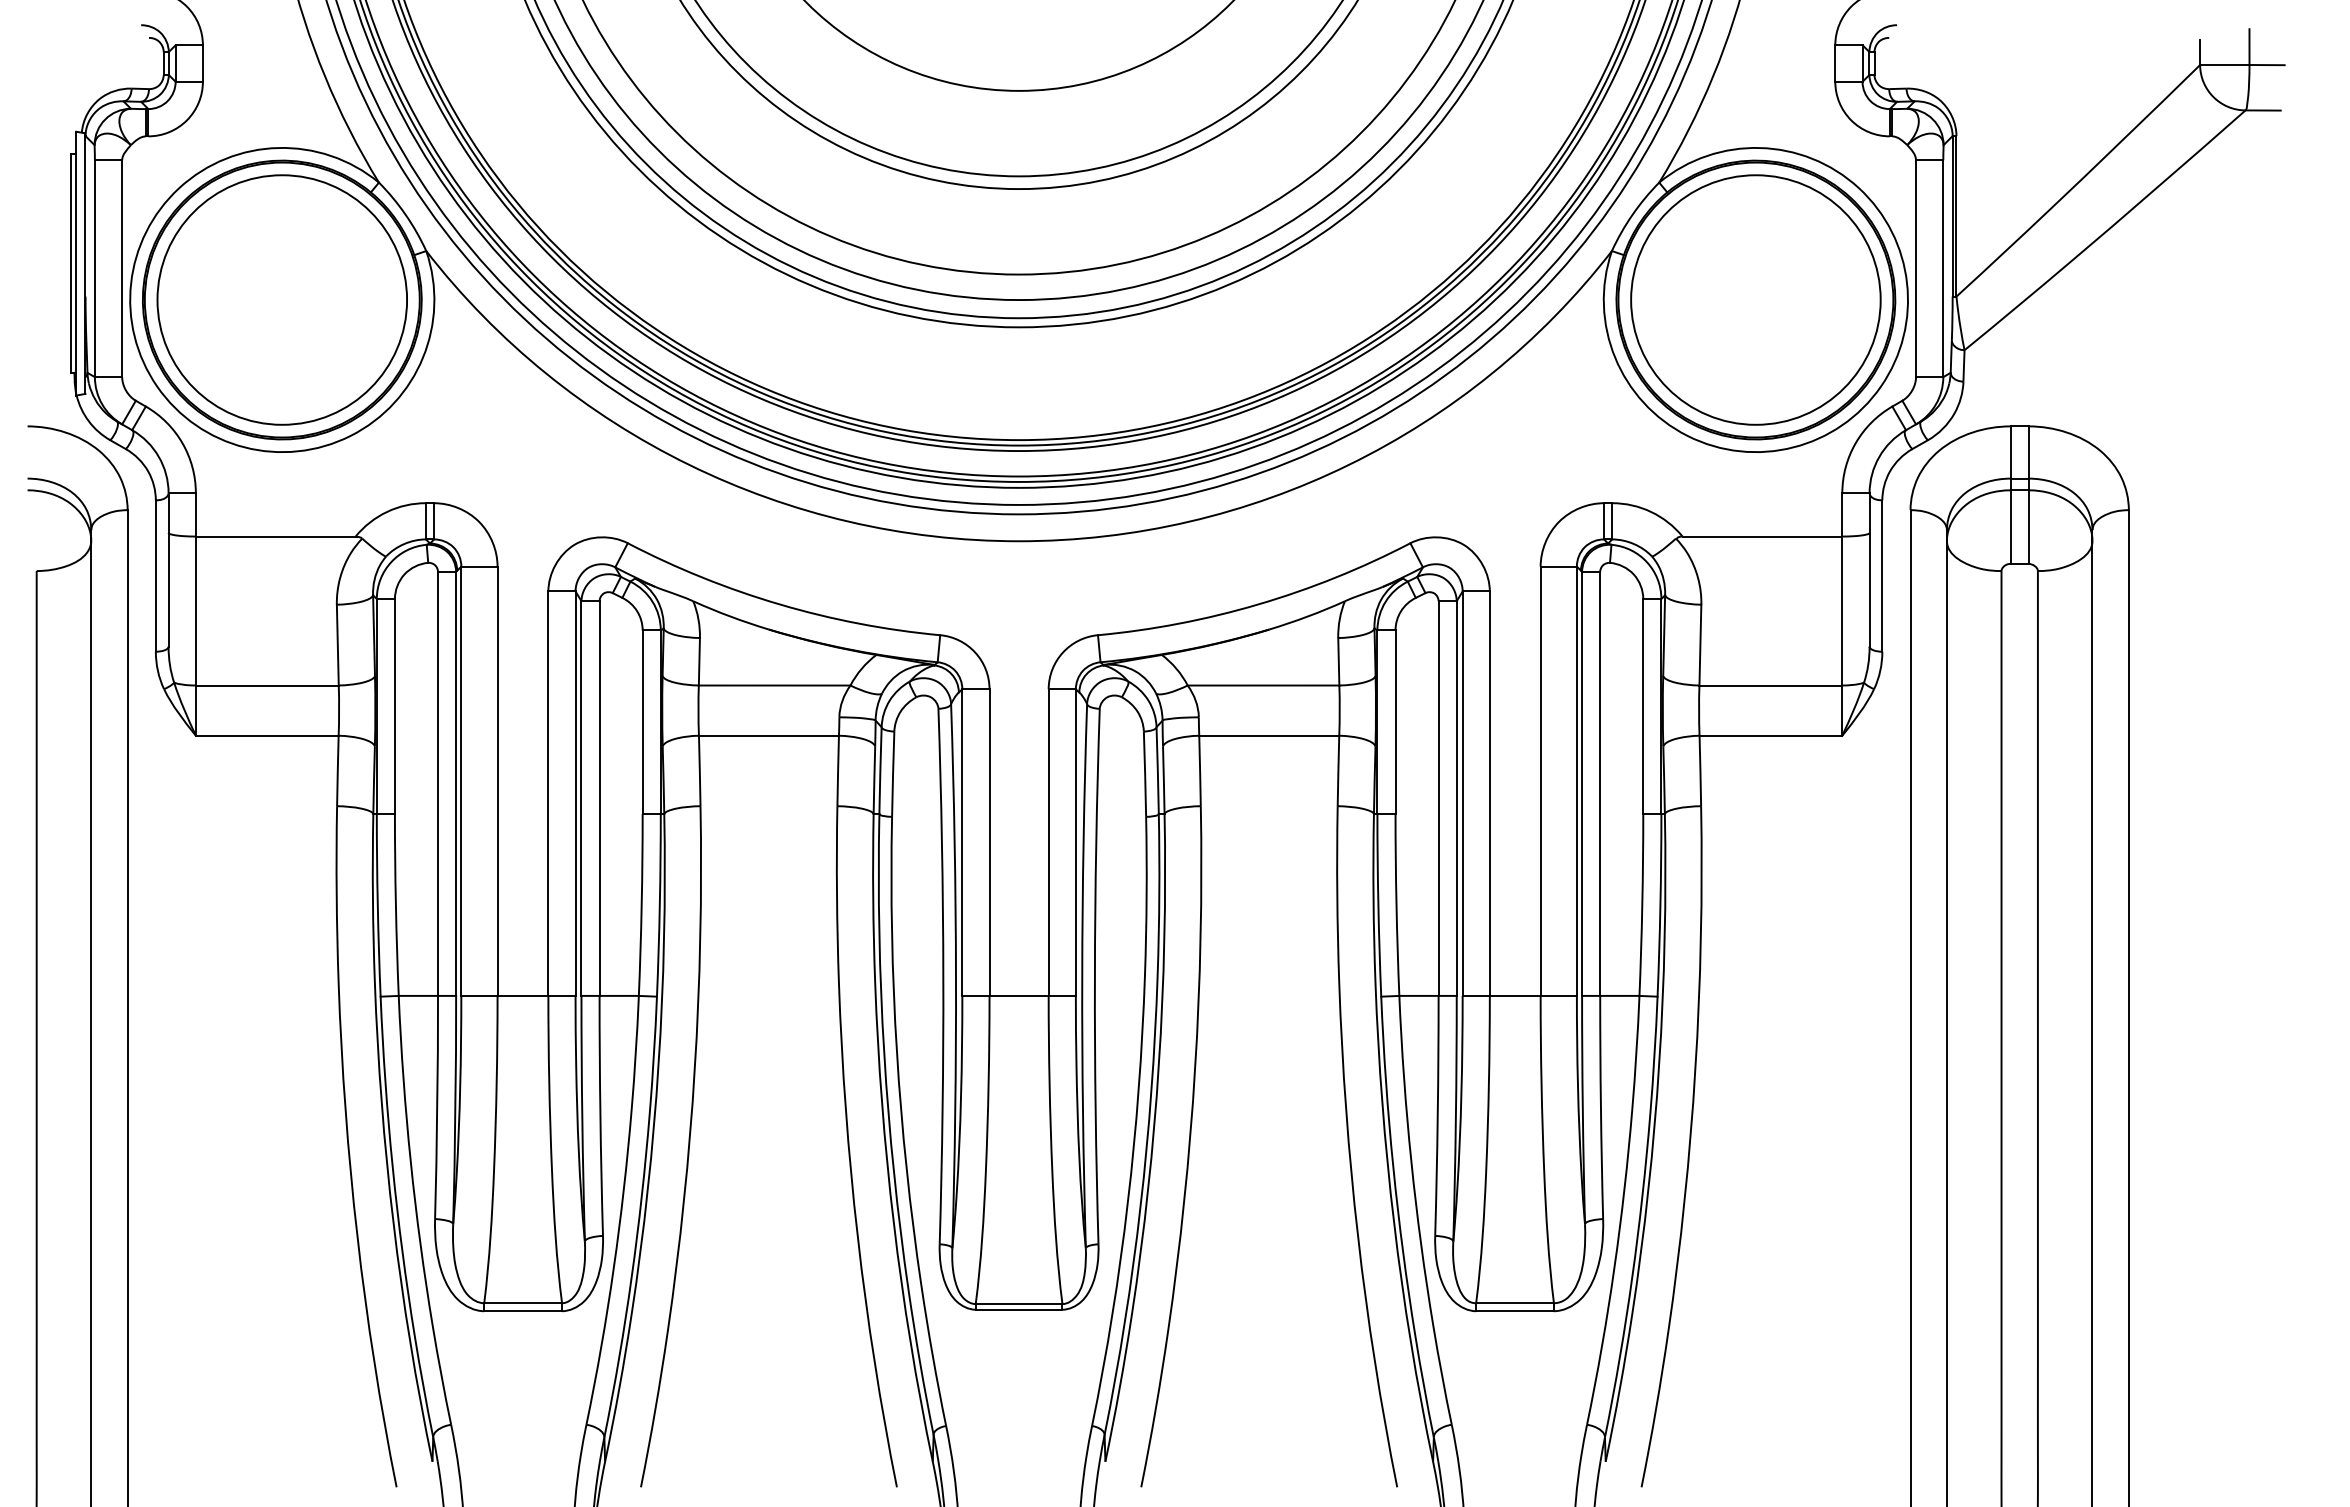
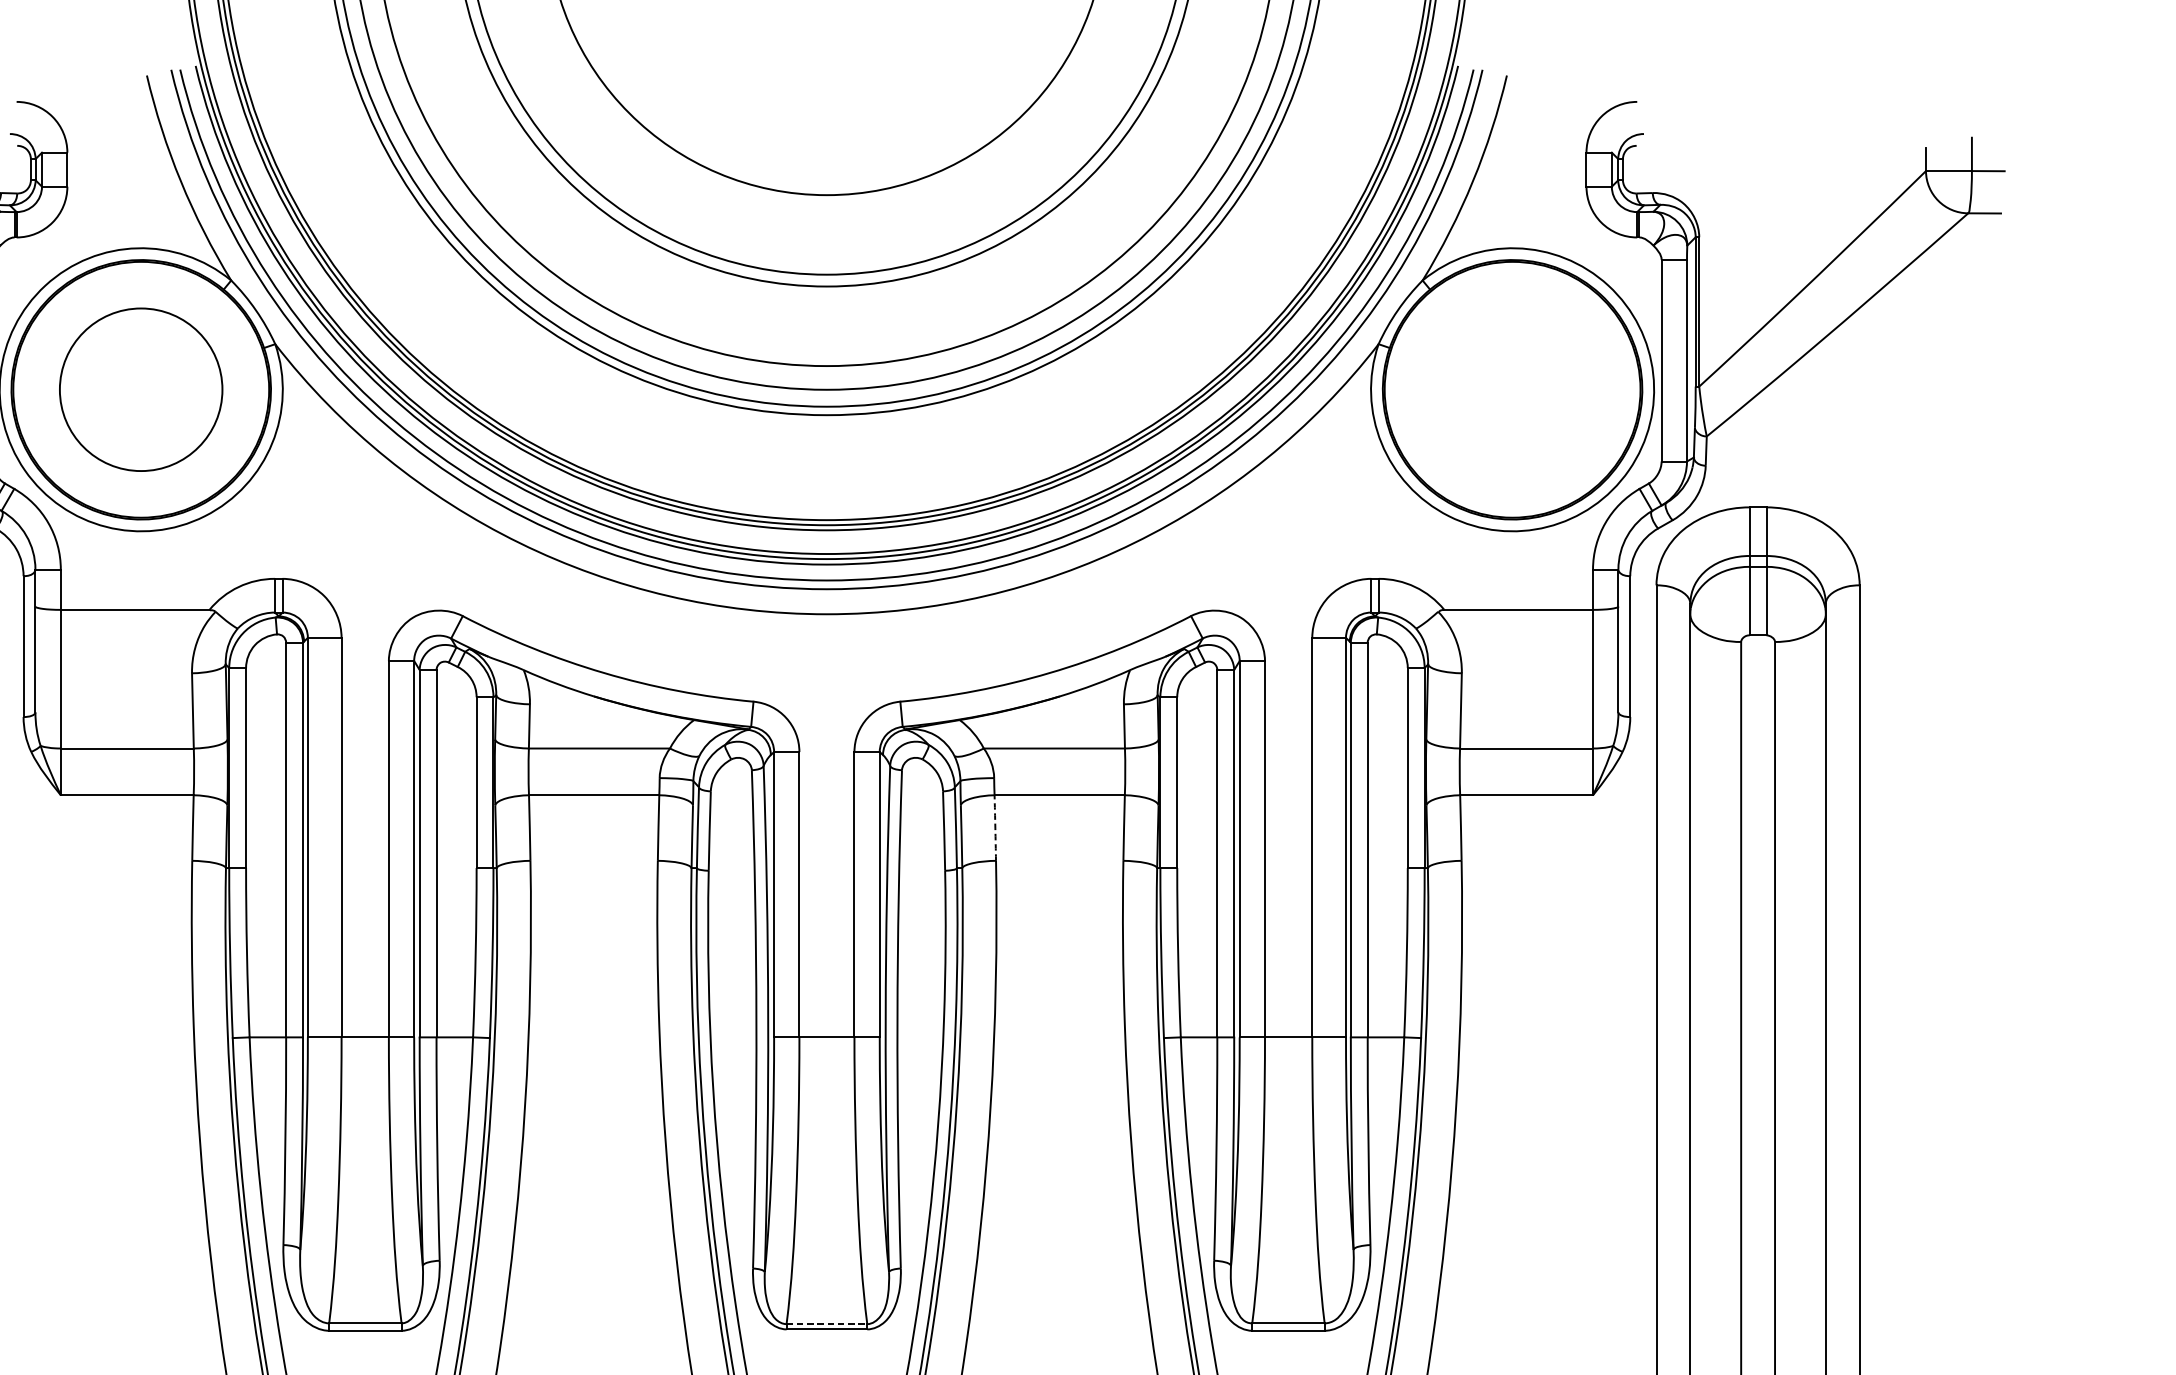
circle: (281, 299) -> (140, 389), size x0.7
circle: (1755, 299) -> (1512, 389), removed
arc: (1200, 770) -> (995, 827), solid -> dashed
line: (1019, 1304) -> (827, 1324), solid -> dashed

